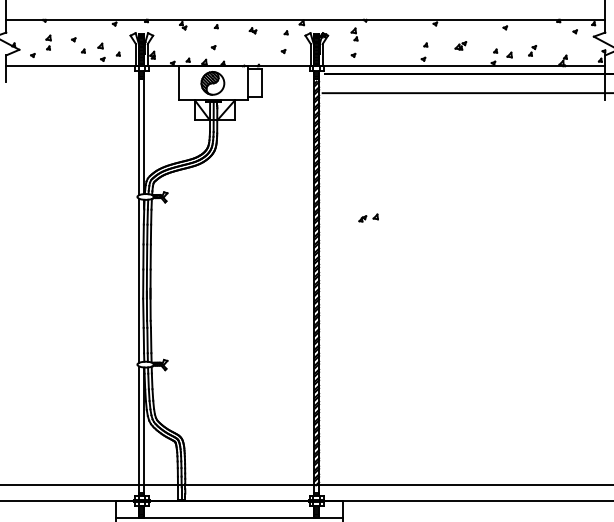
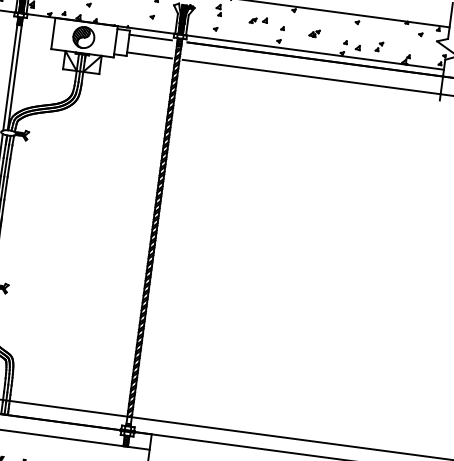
line: (284, 73) -> (150, 37), added
line: (285, 93) -> (148, 55), added
part: (368, 217) -> (258, 20), moved

